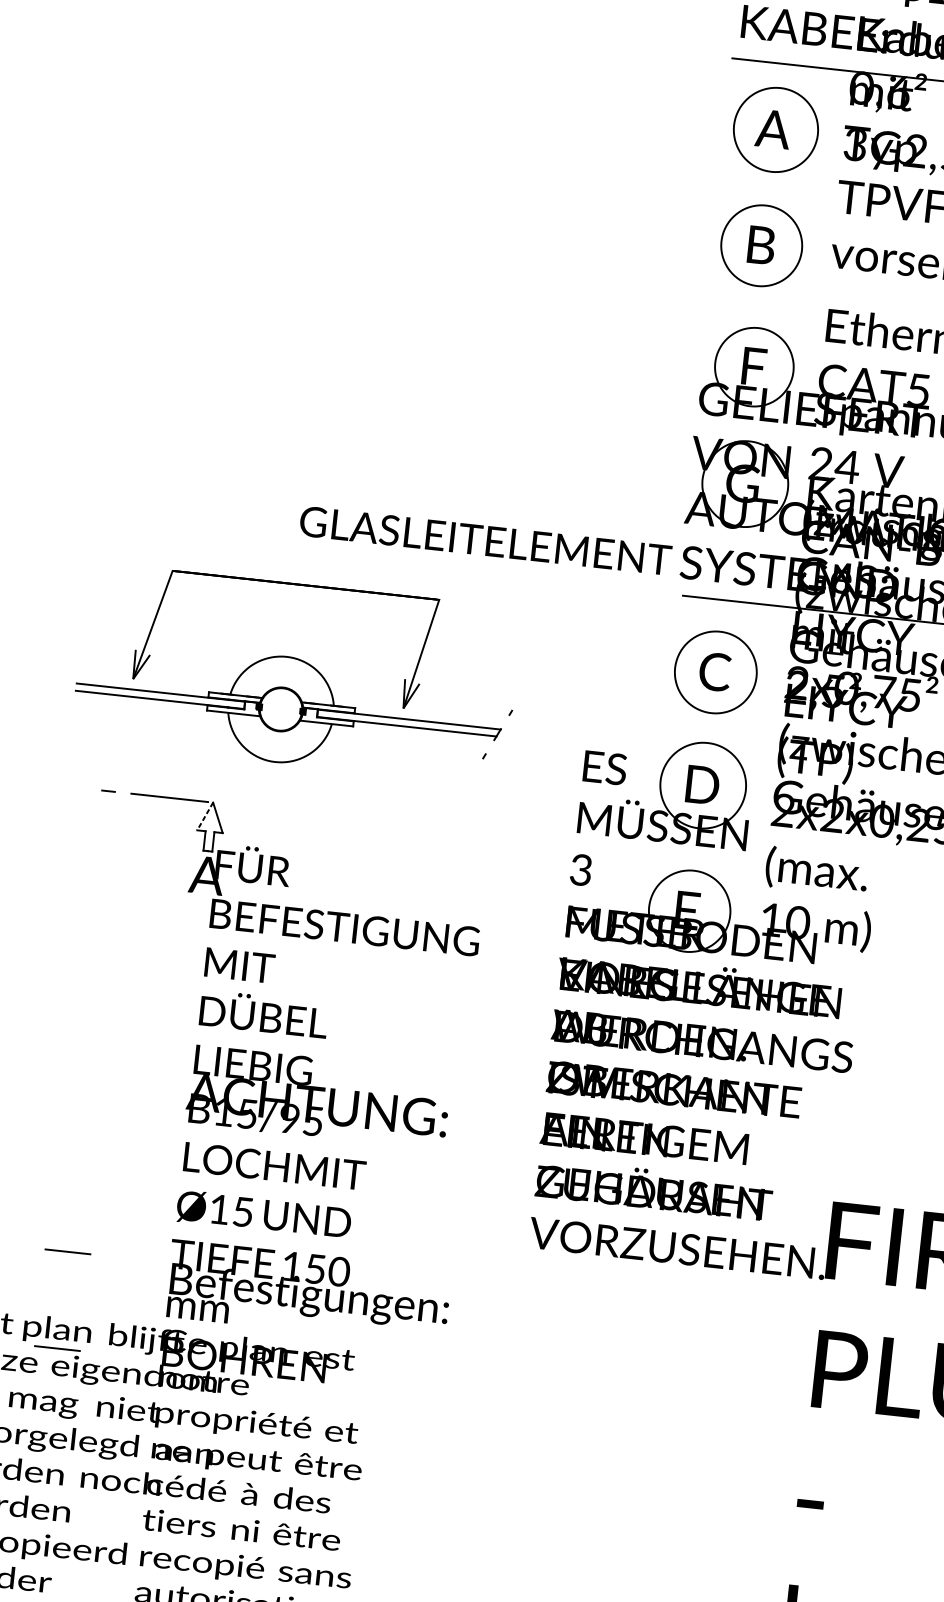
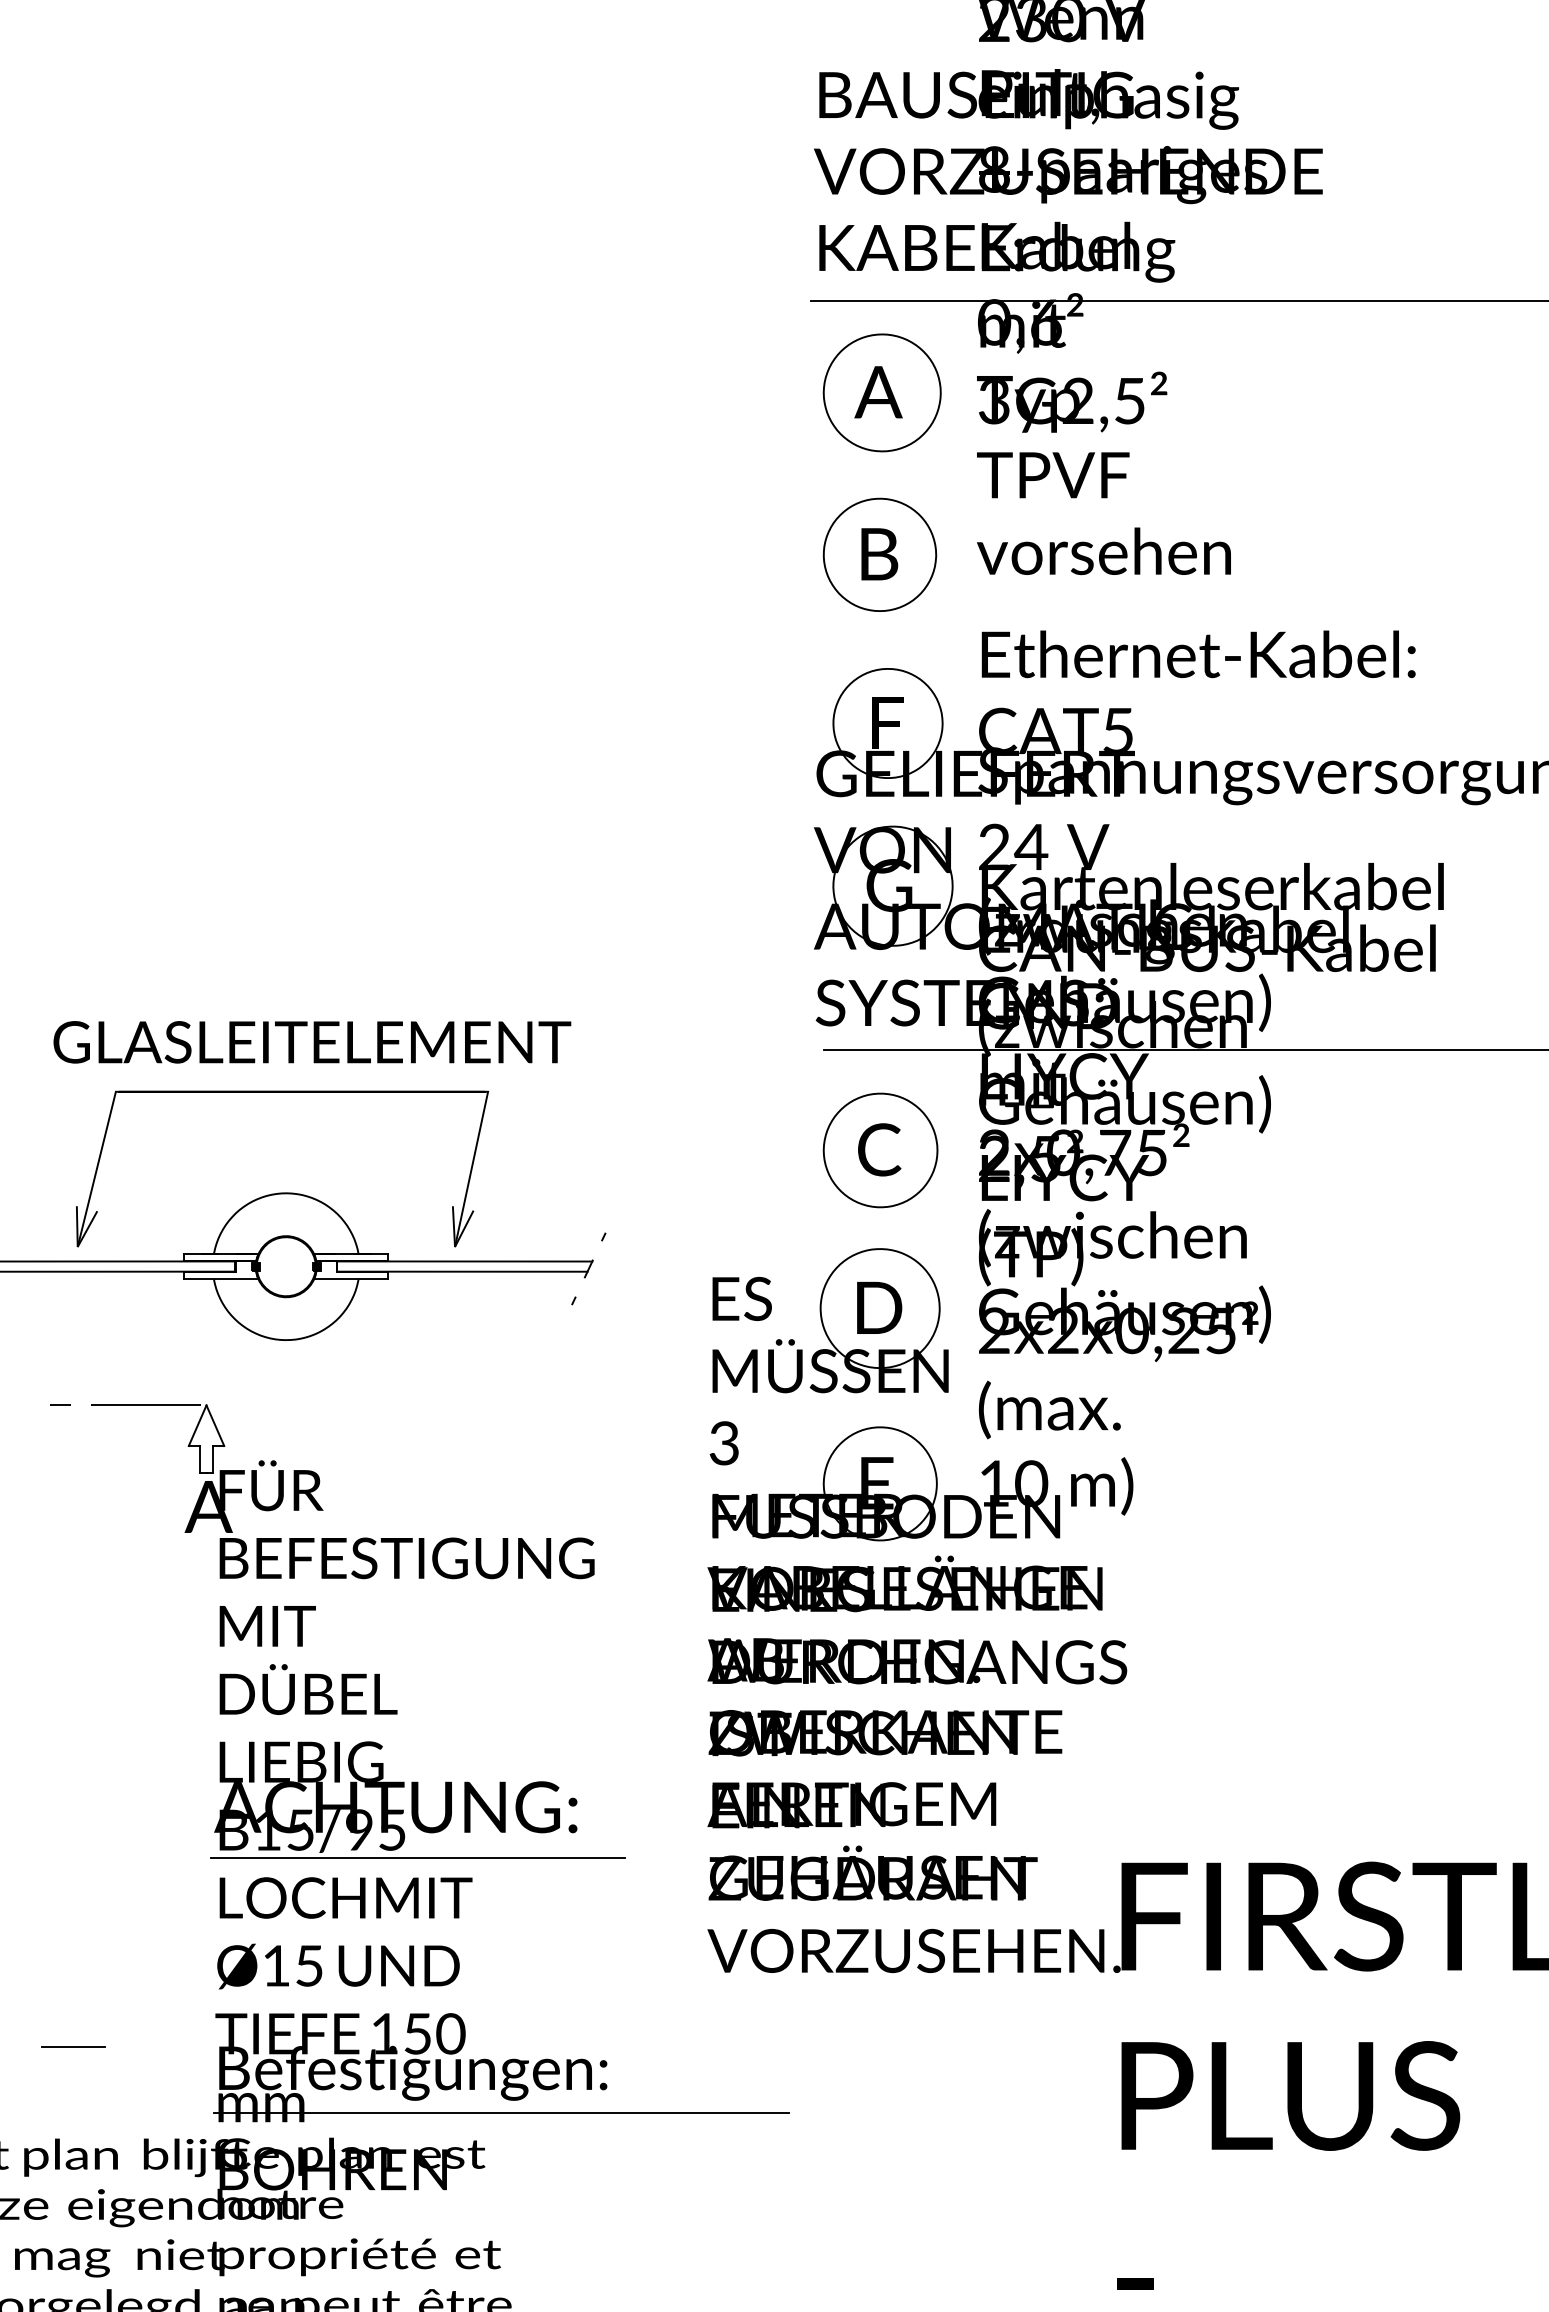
text: (485, 540) -> (312, 1042), moved
line: (205, 817) -> (197, 1426), dashed -> solid
line: (329, 1142) -> (418, 1857), added
line: (369, 1332) -> (501, 2112), added
line: (57, 1348) -> (73, 2181), removed

